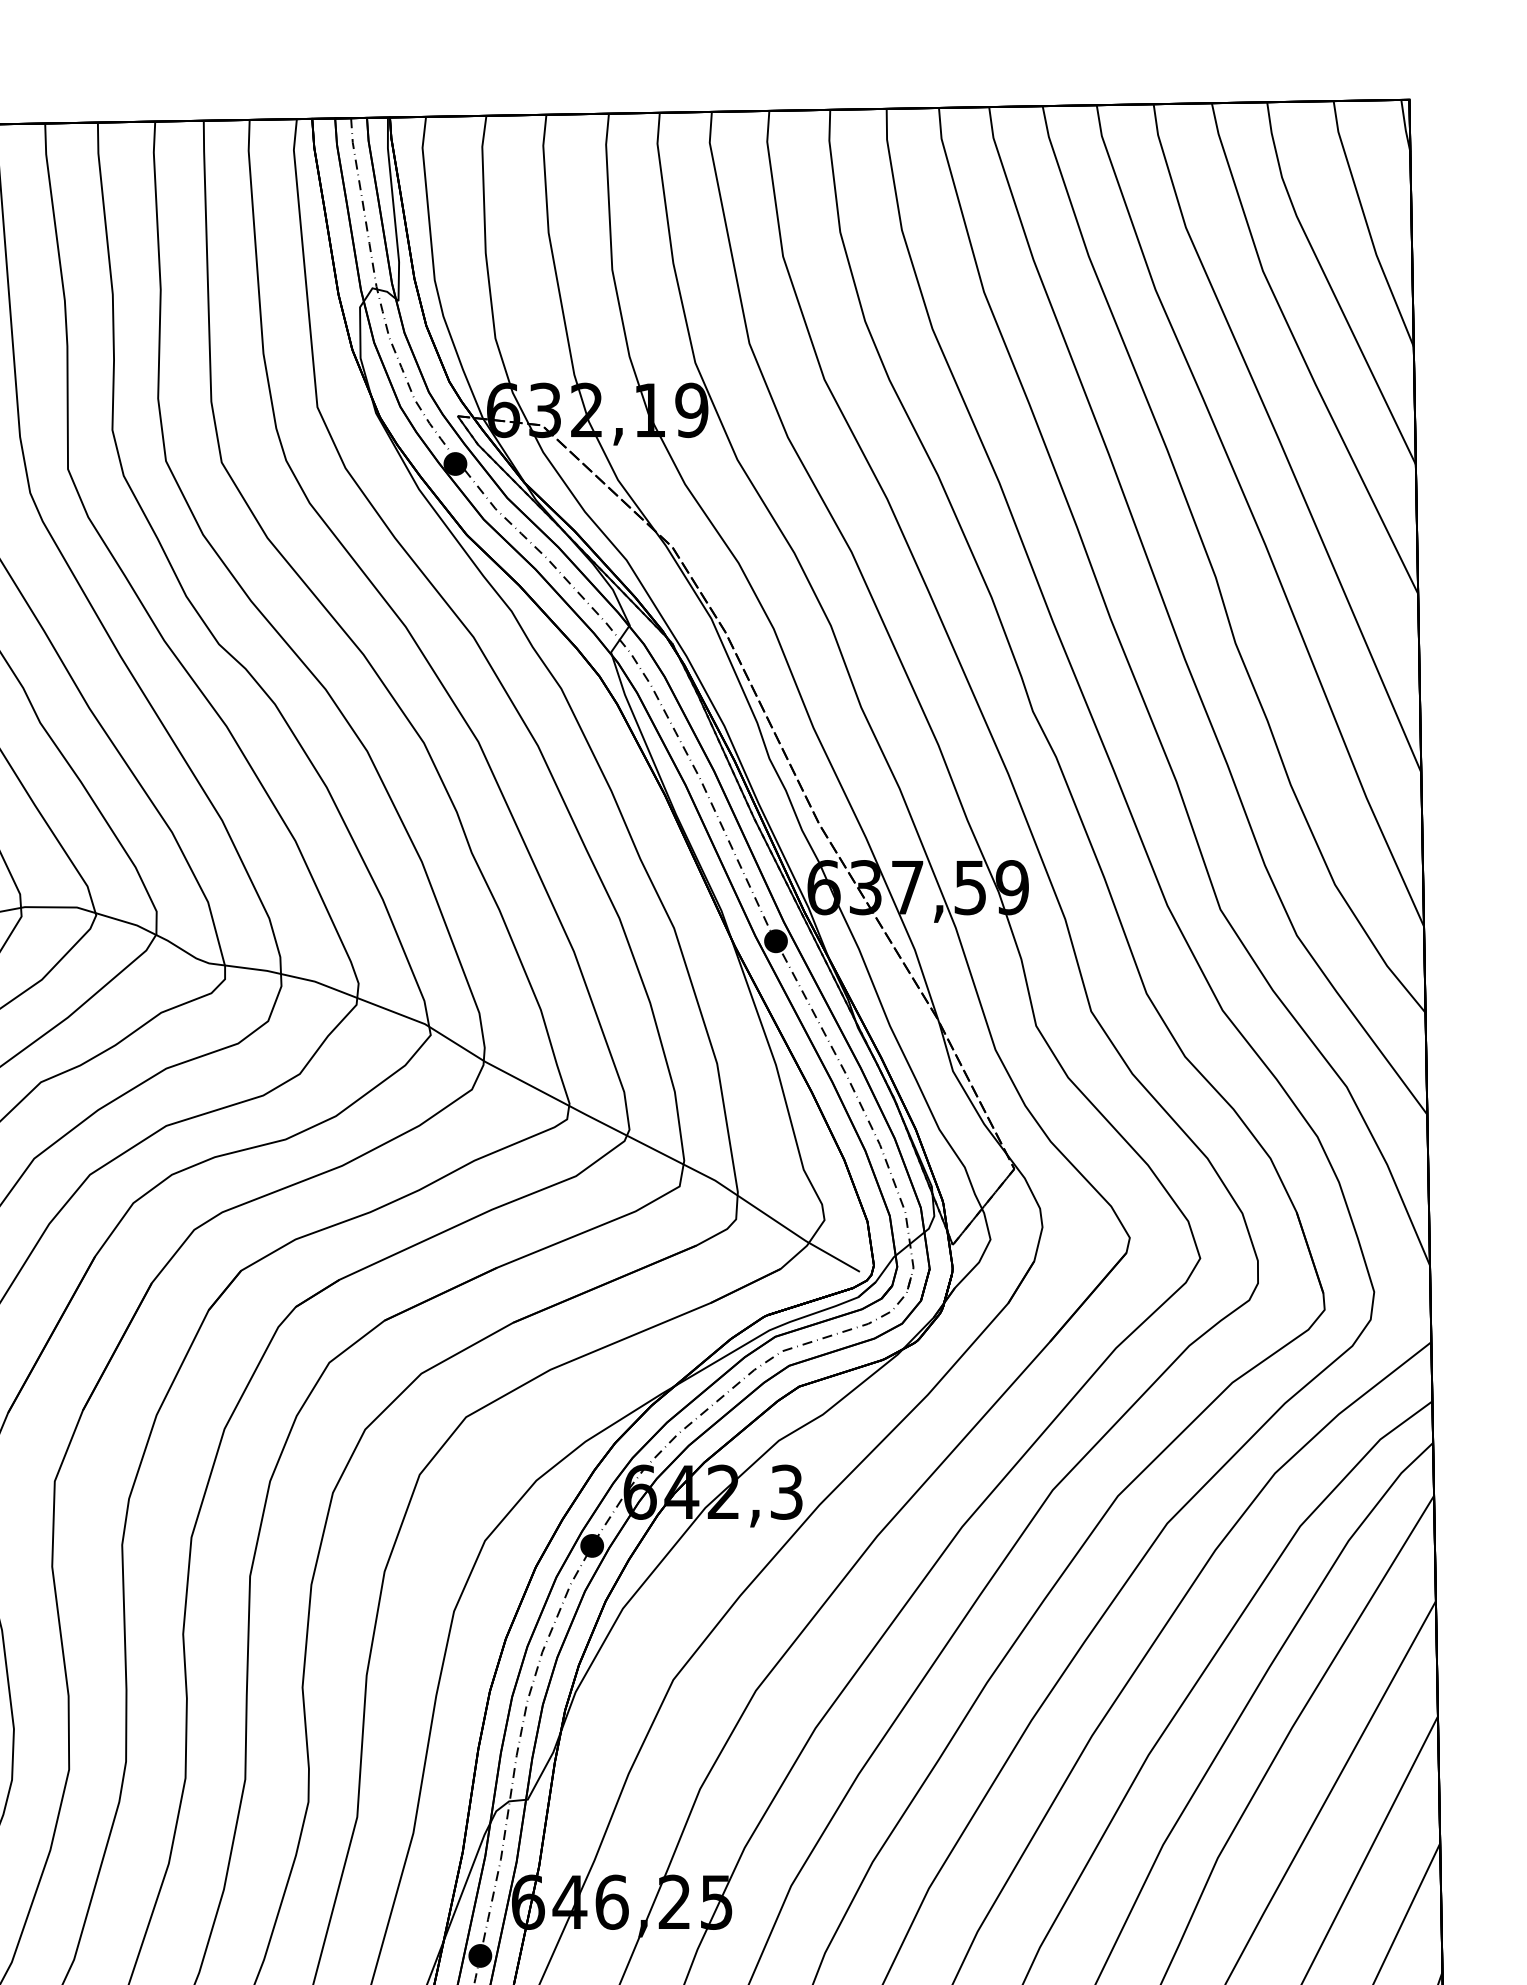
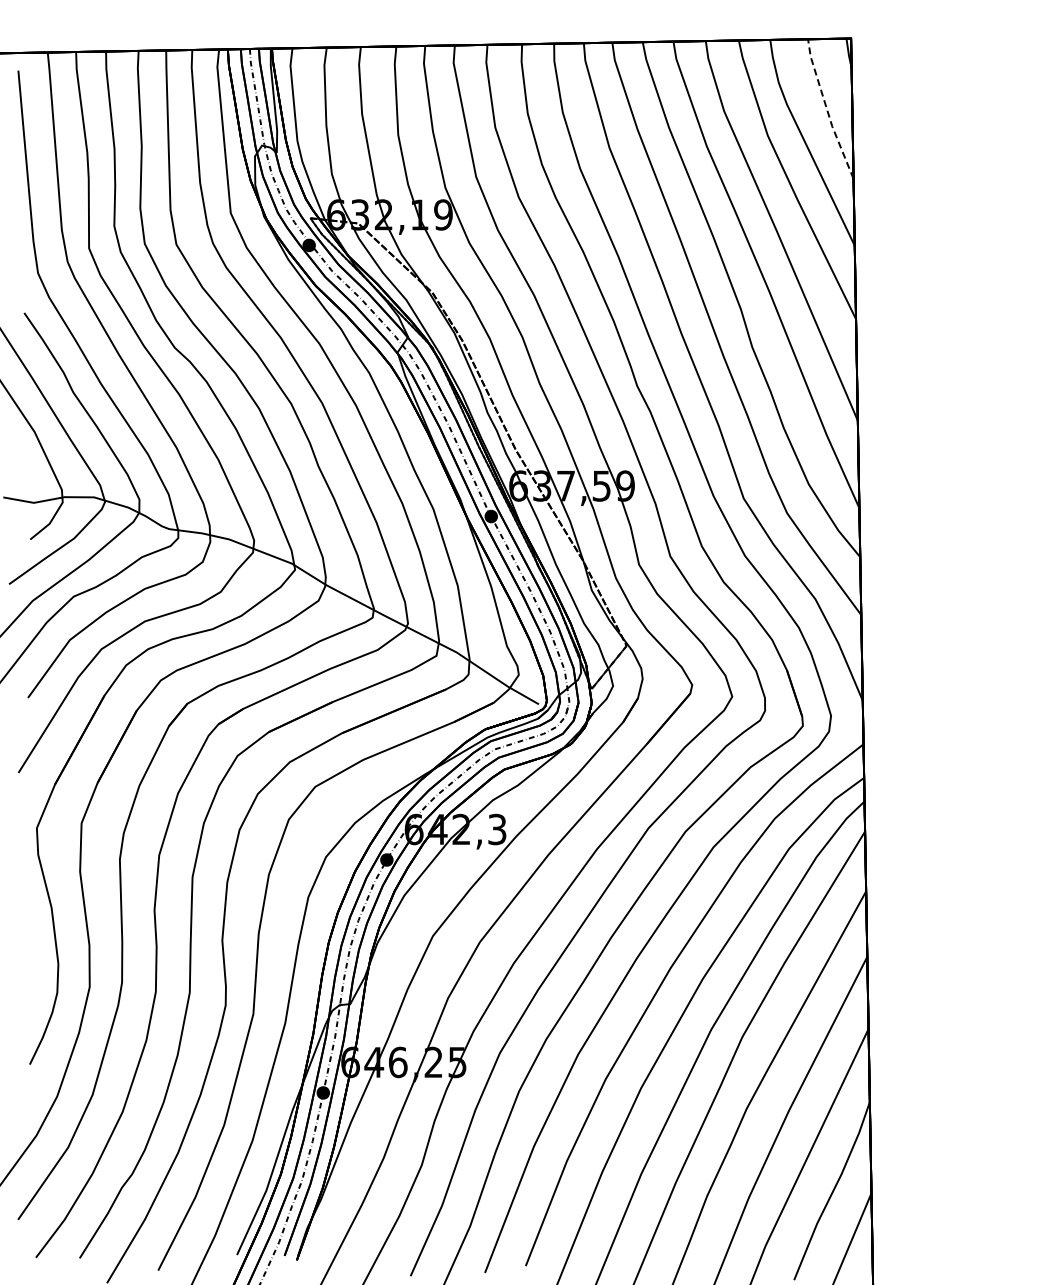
line: (1367, 224) -> (827, 109), solid -> dashed

